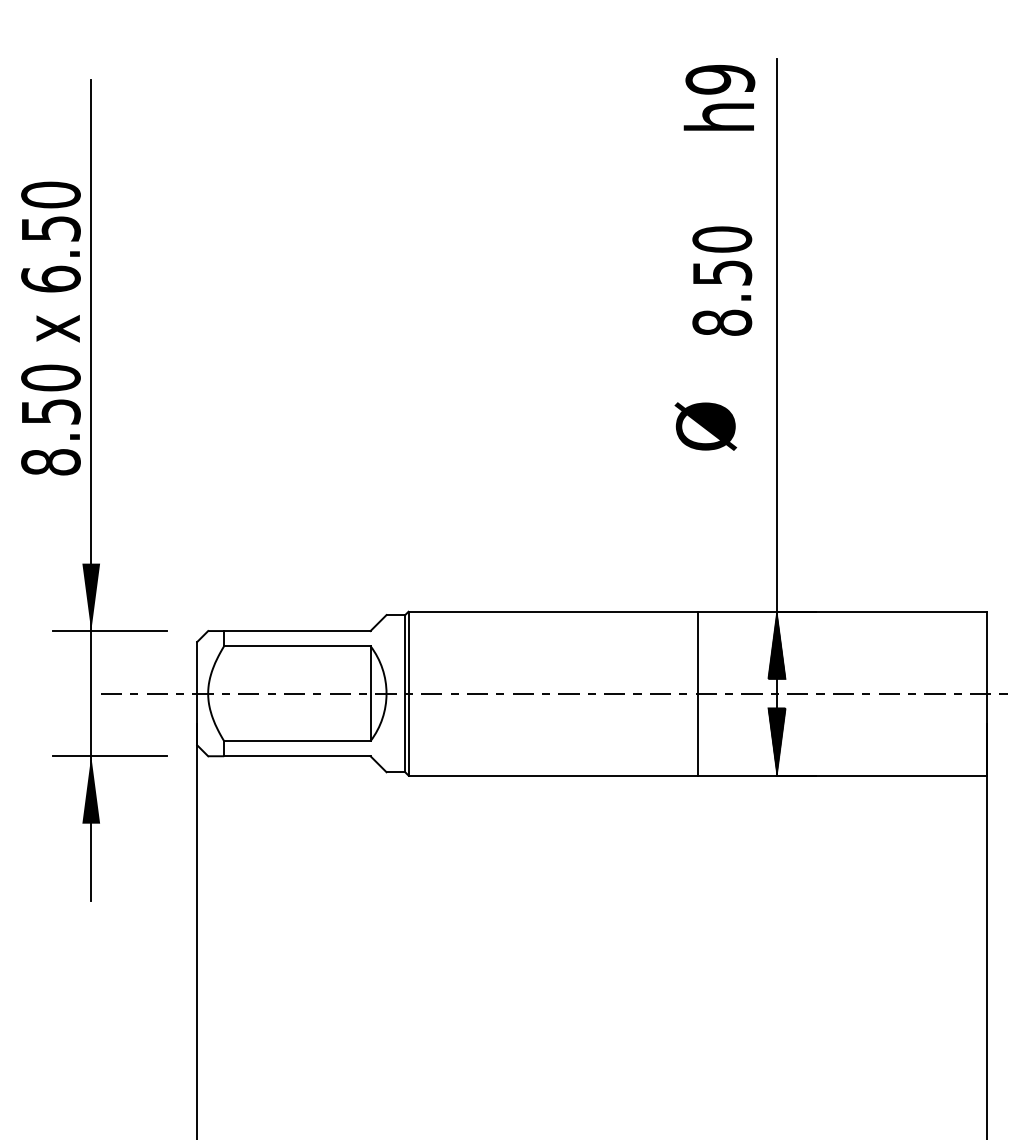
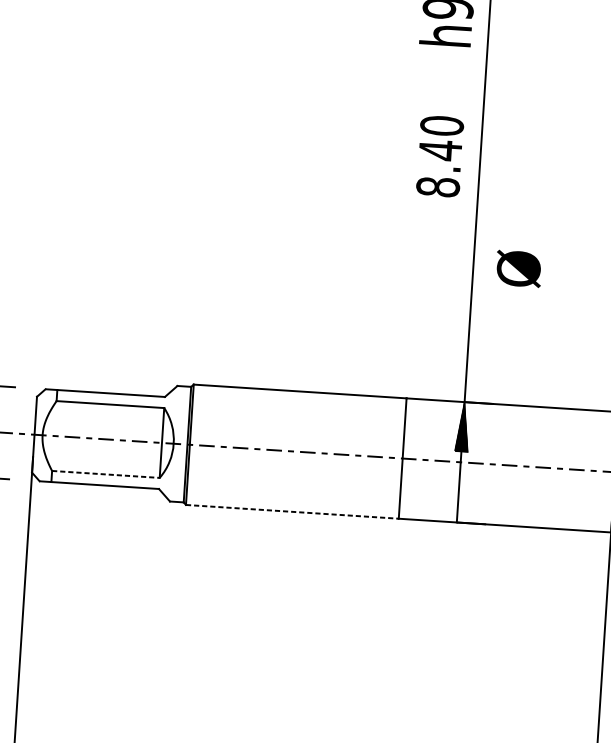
text: (722, 272) -> (440, 150), 8.50 -> 8.40
text: (705, 426) -> (518, 268), moved
line: (297, 741) -> (106, 474), solid -> dashed
hatch: (776, 741) -> (458, 497), removed
line: (553, 775) -> (292, 511), solid -> dashed

